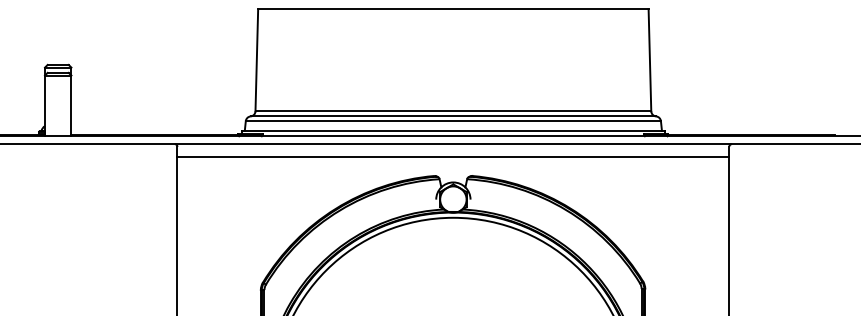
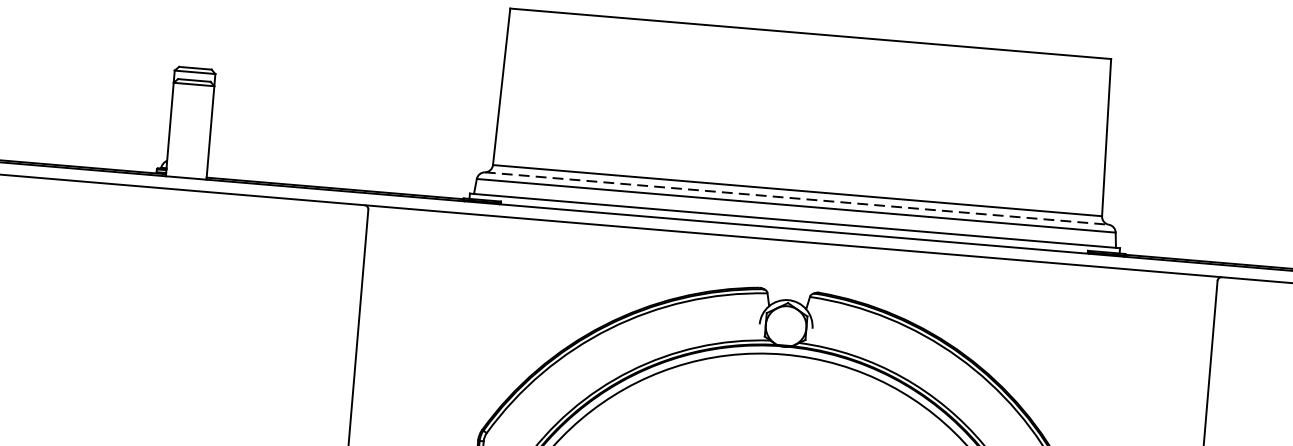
line: (453, 116) -> (797, 198), solid -> dashed
line: (453, 157) -> (791, 261), removed

